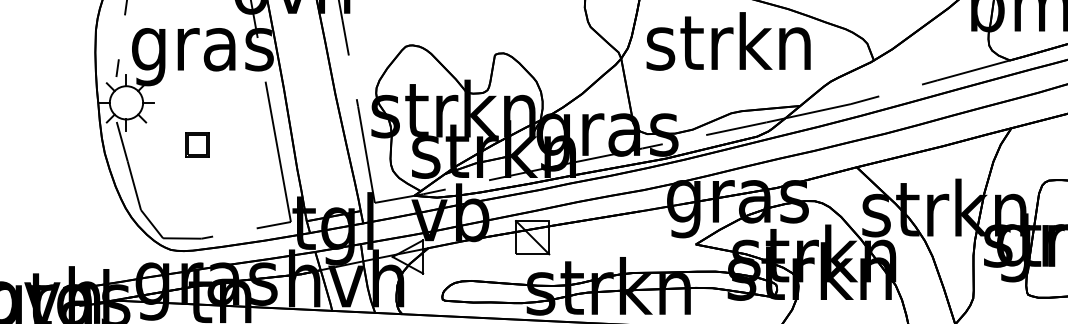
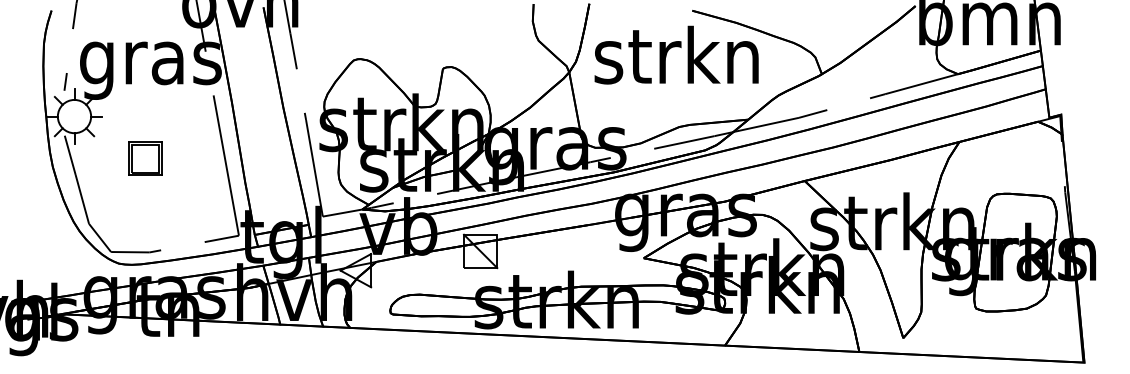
part: (197, 144) -> (145, 158), size x1.43

